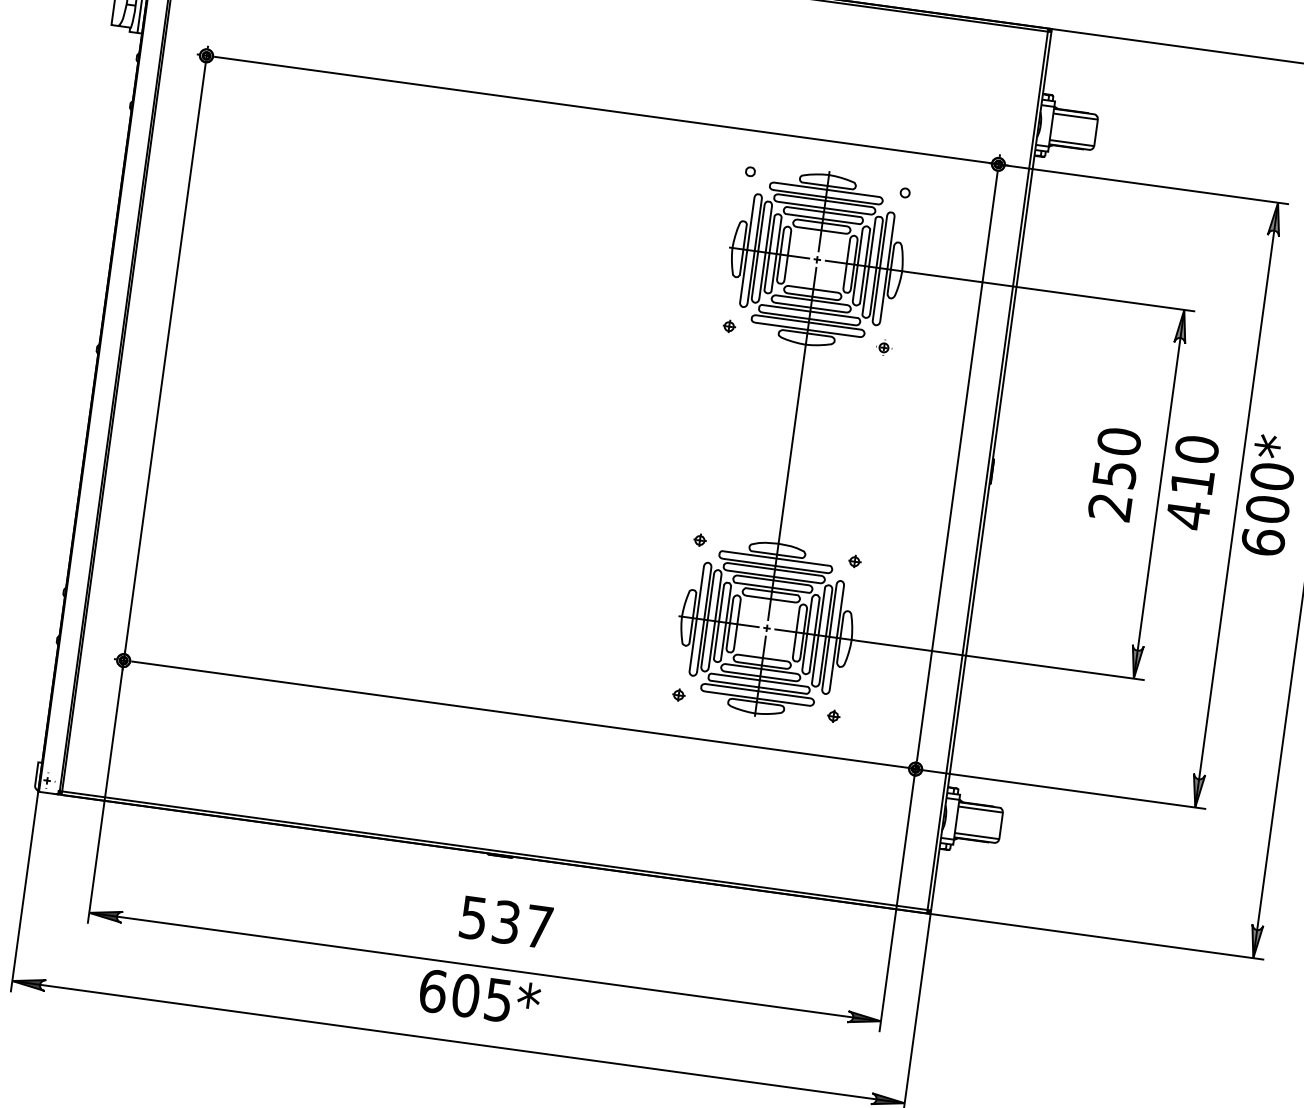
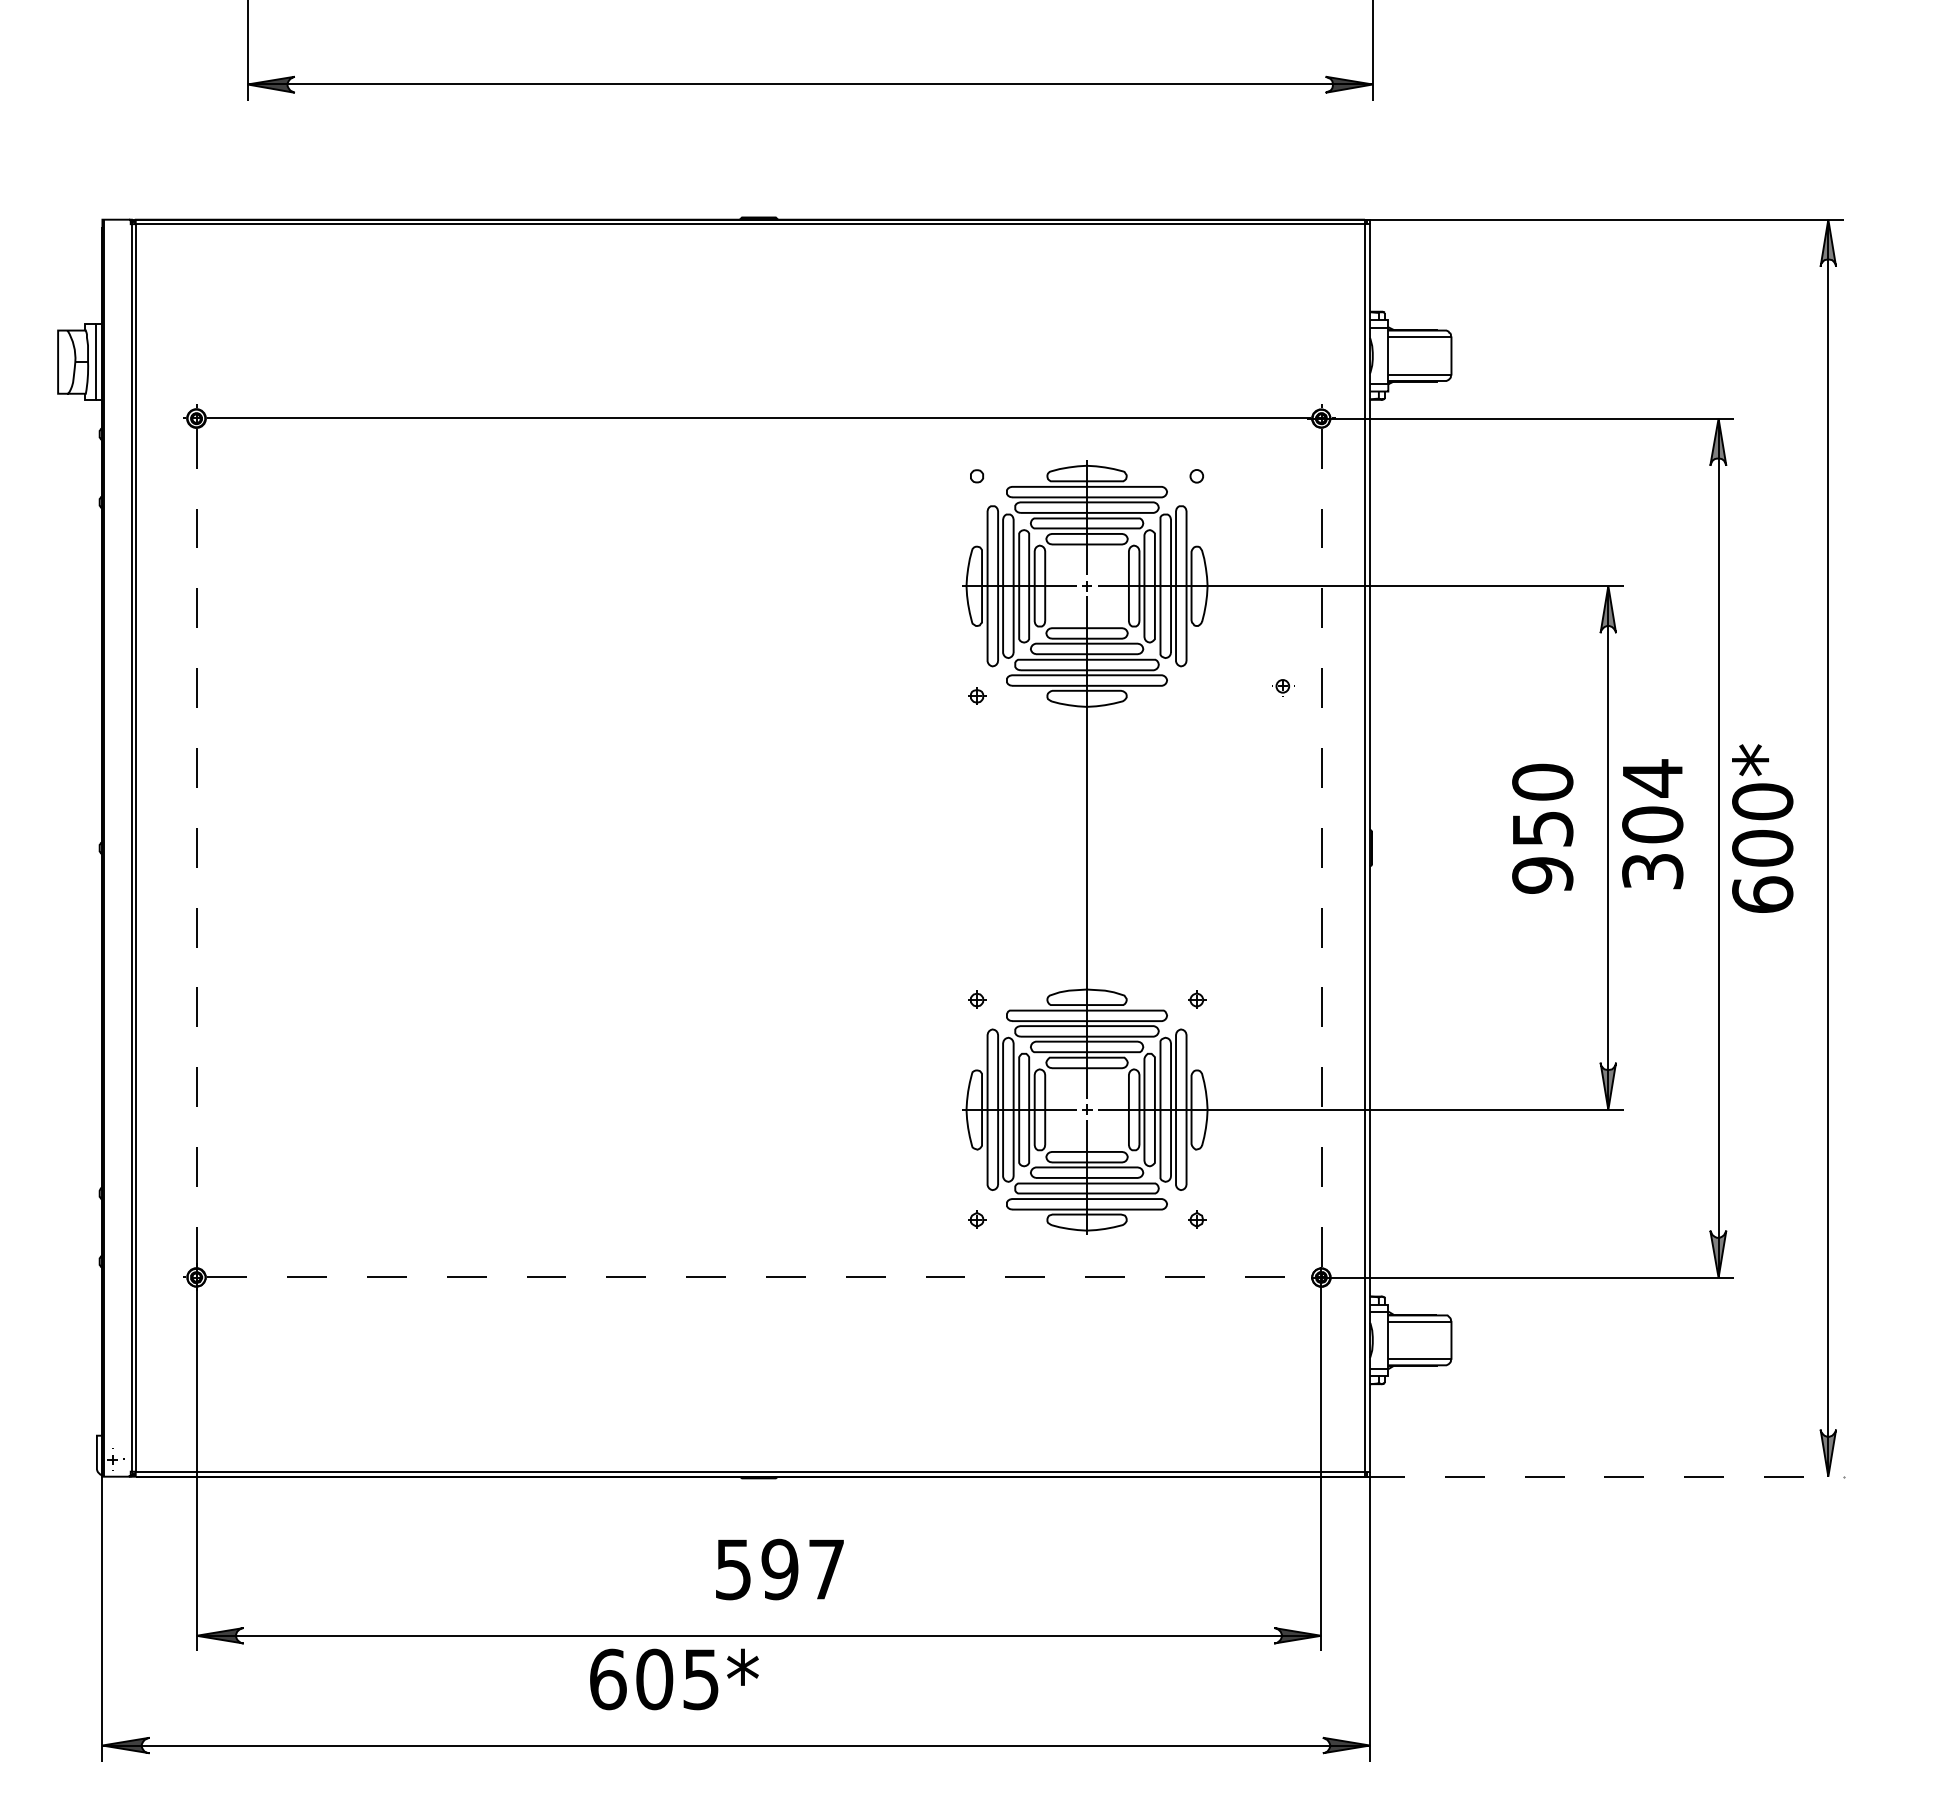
part: (884, 348) -> (1283, 687), moved
line: (165, 357) -> (196, 847), solid -> dashed
line: (957, 466) -> (1321, 847), solid -> dashed
text: (1192, 482) -> (1652, 825), 410 -> 304
text: (1110, 507) -> (1542, 875), 250 -> 950
line: (520, 714) -> (759, 1277), solid -> dashed
text: (505, 922) -> (779, 1569), 537 -> 597
line: (1095, 936) -> (1604, 1476), solid -> dashed
text: (479, 997) -> (674, 1679), moved

